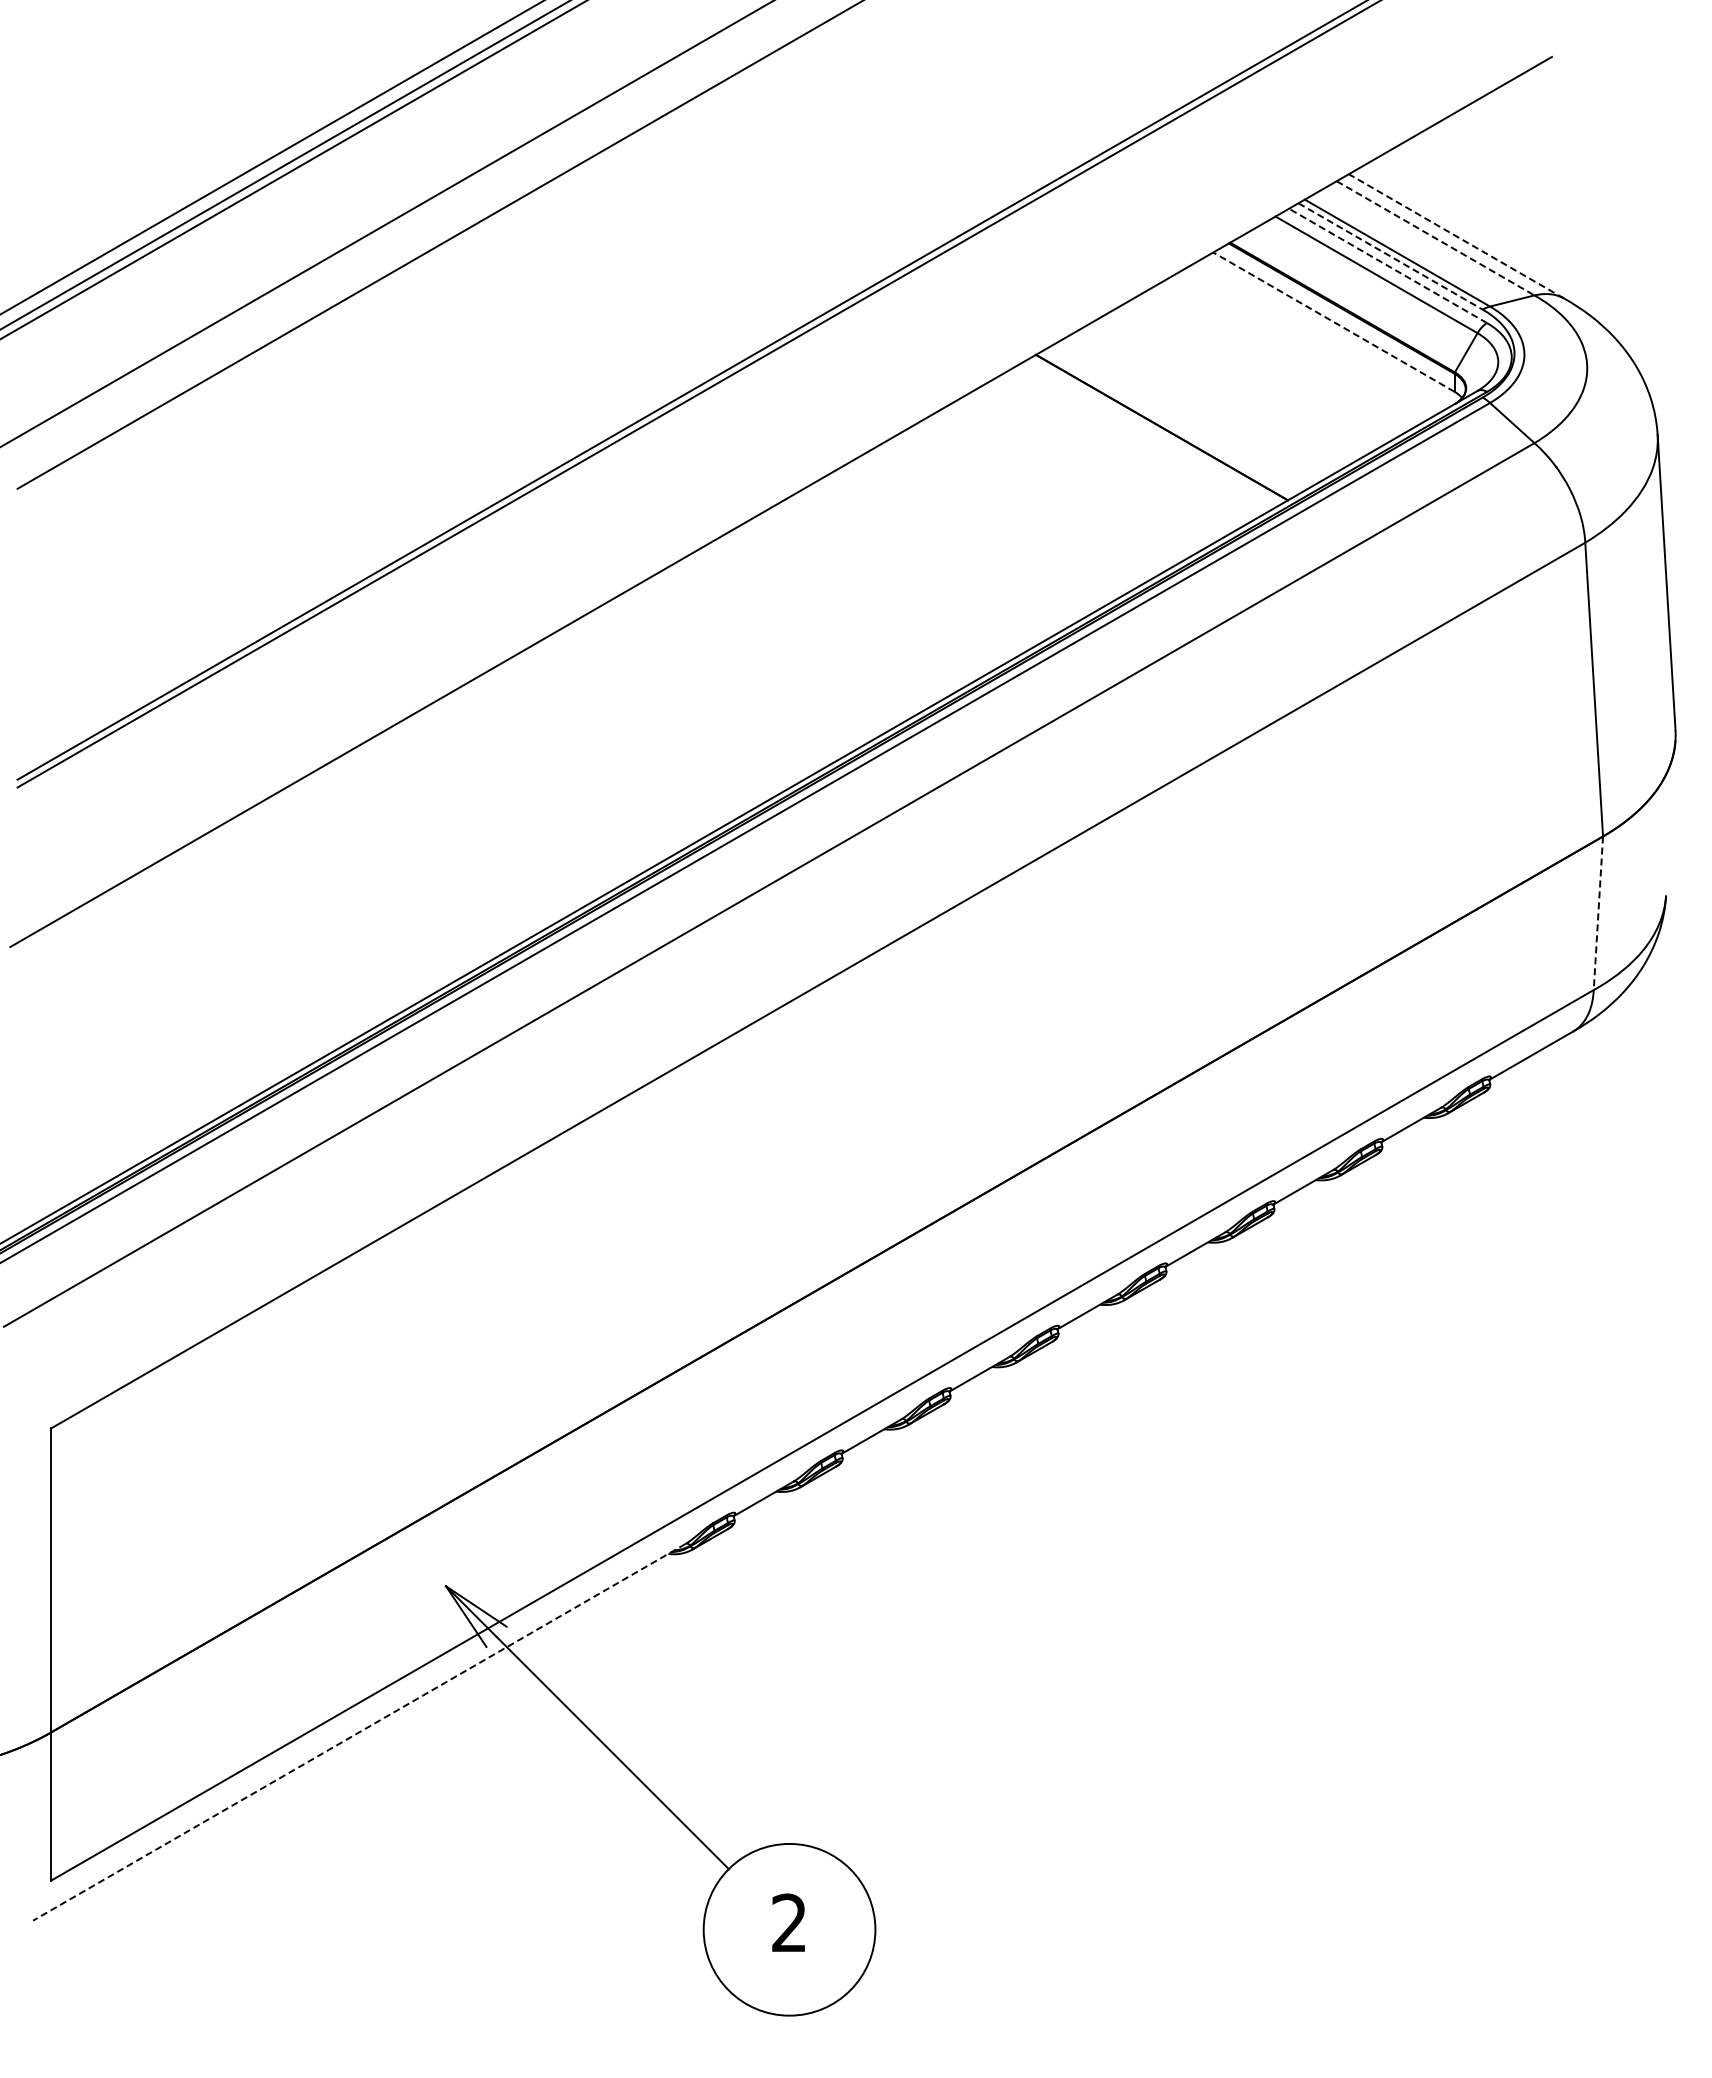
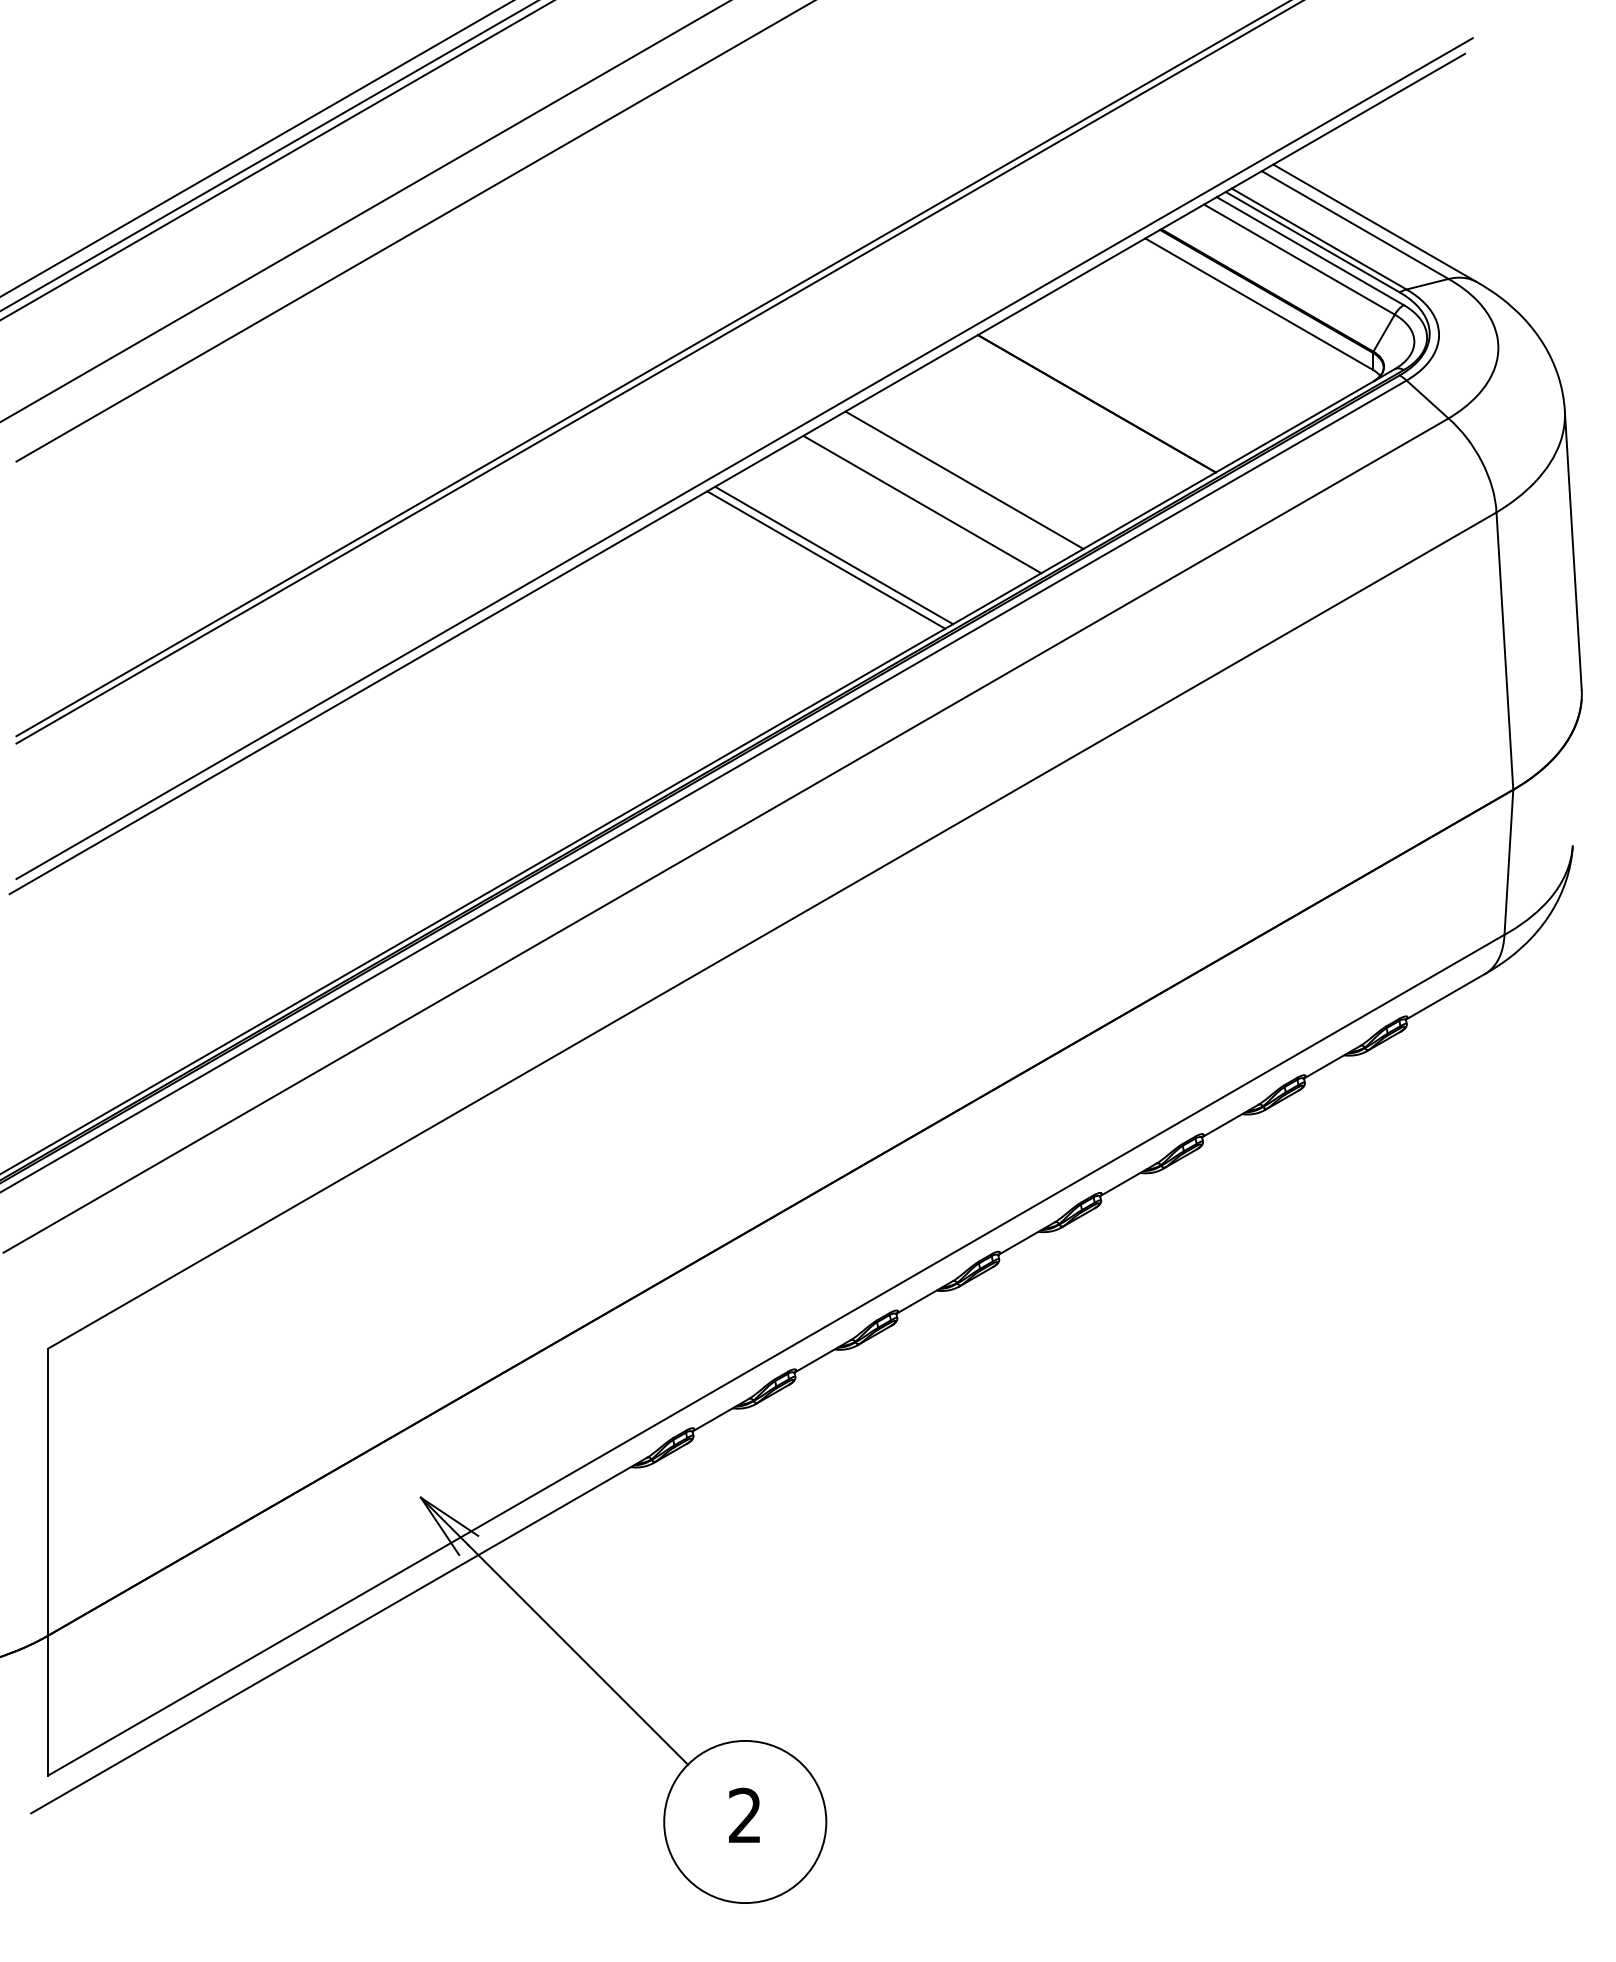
line: (1455, 236) -> (1373, 223), dashed -> solid
line: (1436, 238) -> (1356, 225), dashed -> solid
line: (1391, 256) -> (1313, 242), dashed -> solid
line: (1387, 265) -> (1309, 250), dashed -> solid
line: (1333, 321) -> (1258, 303), dashed -> solid
line: (788, 485) -> (744, 458), added
line: (1021, 508) -> (964, 480), added
line: (977, 534) -> (922, 504), added
line: (883, 588) -> (833, 555), added
line: (875, 592) -> (826, 559), added
line: (1598, 913) -> (1508, 862), dashed -> solid
line: (359, 1732) -> (339, 1635), dashed -> solid

